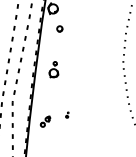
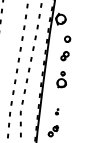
part: (56, 45) -> (64, 55), added
part: (67, 114) -> (57, 111), moved

